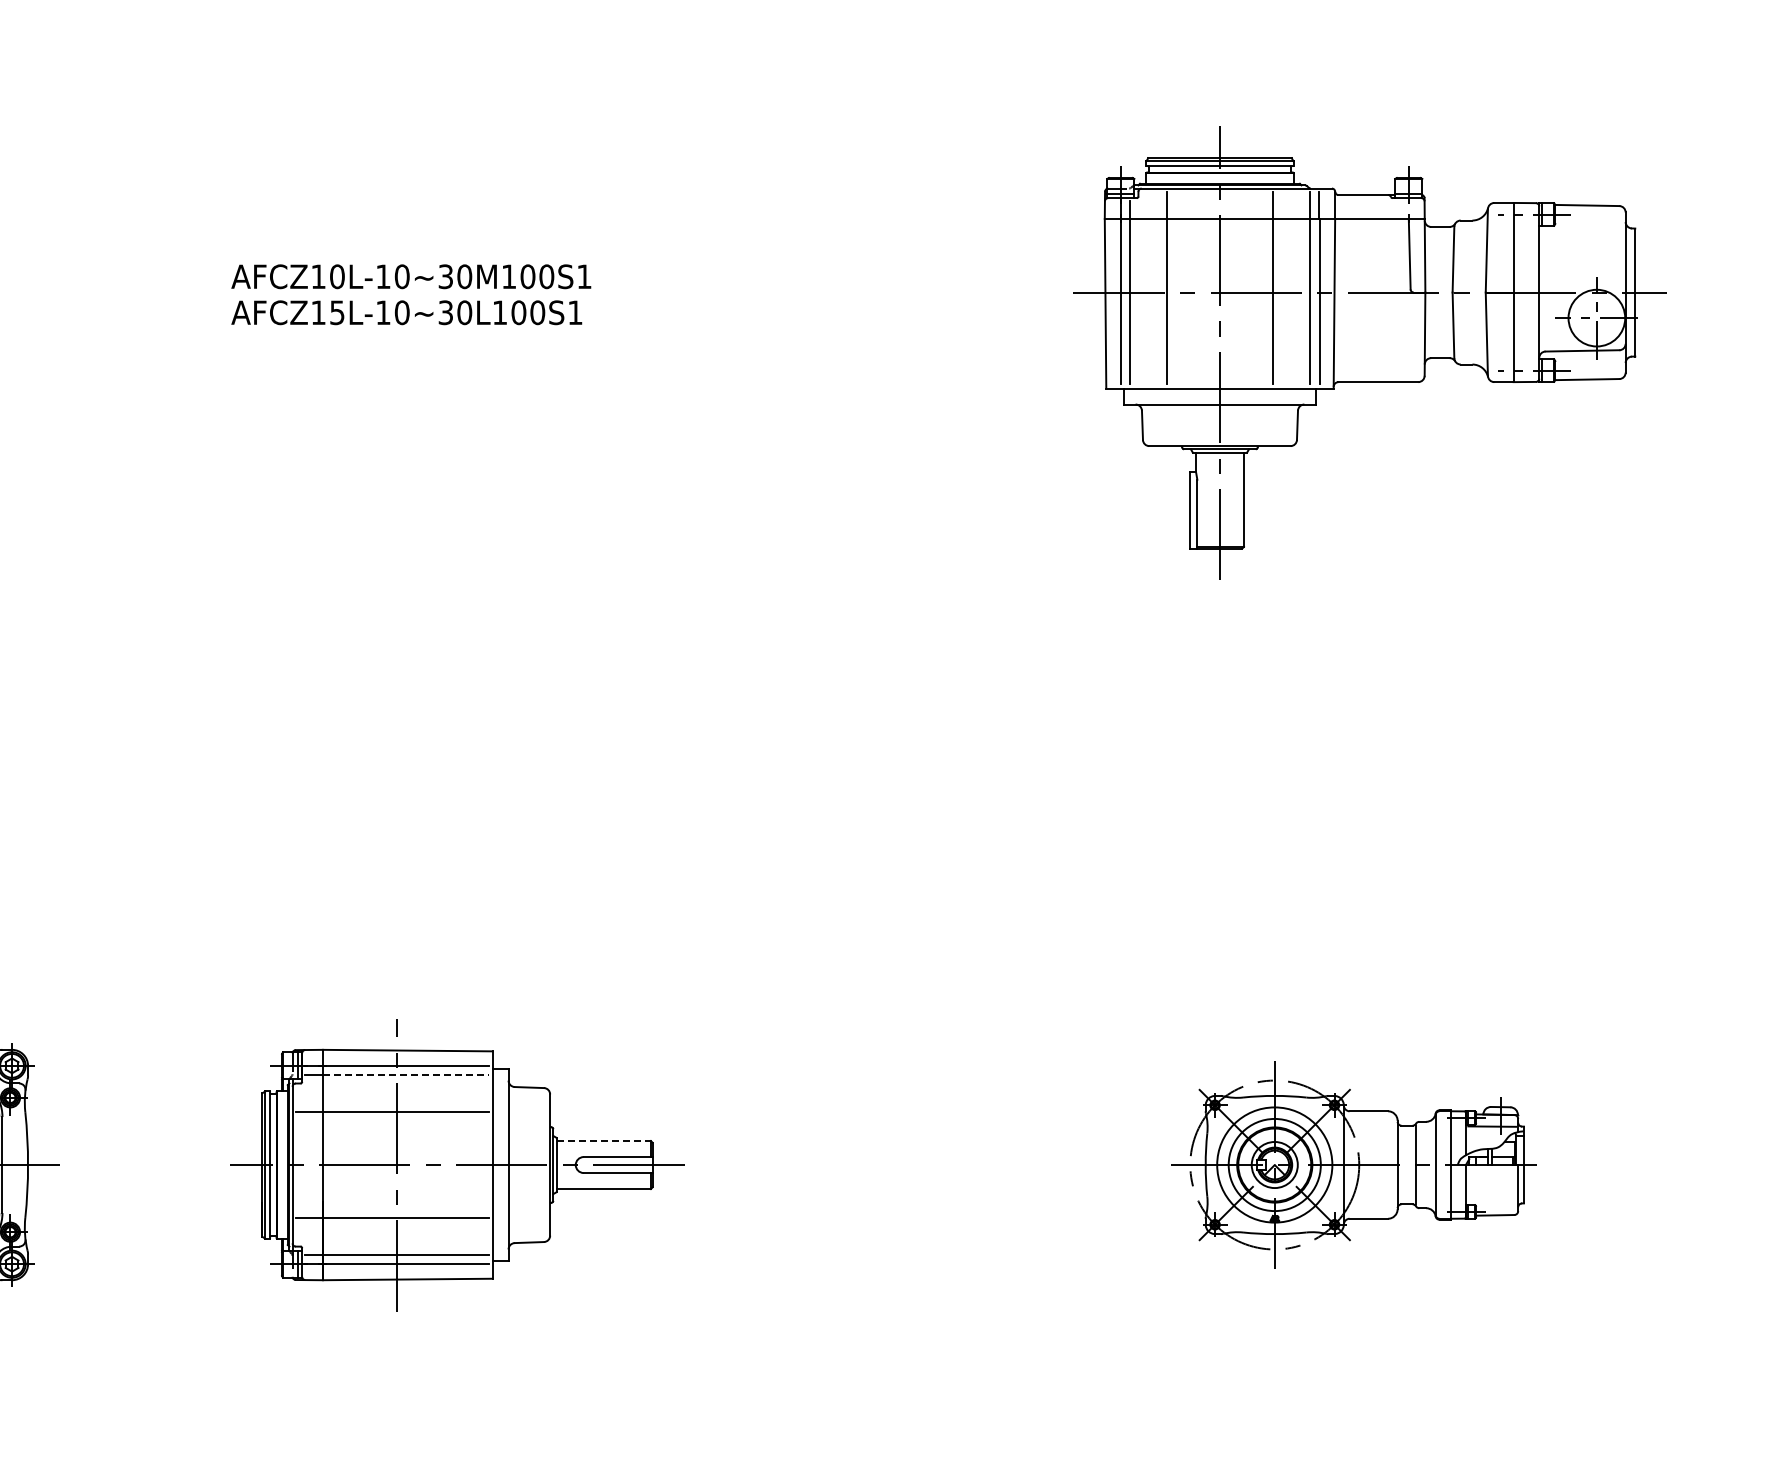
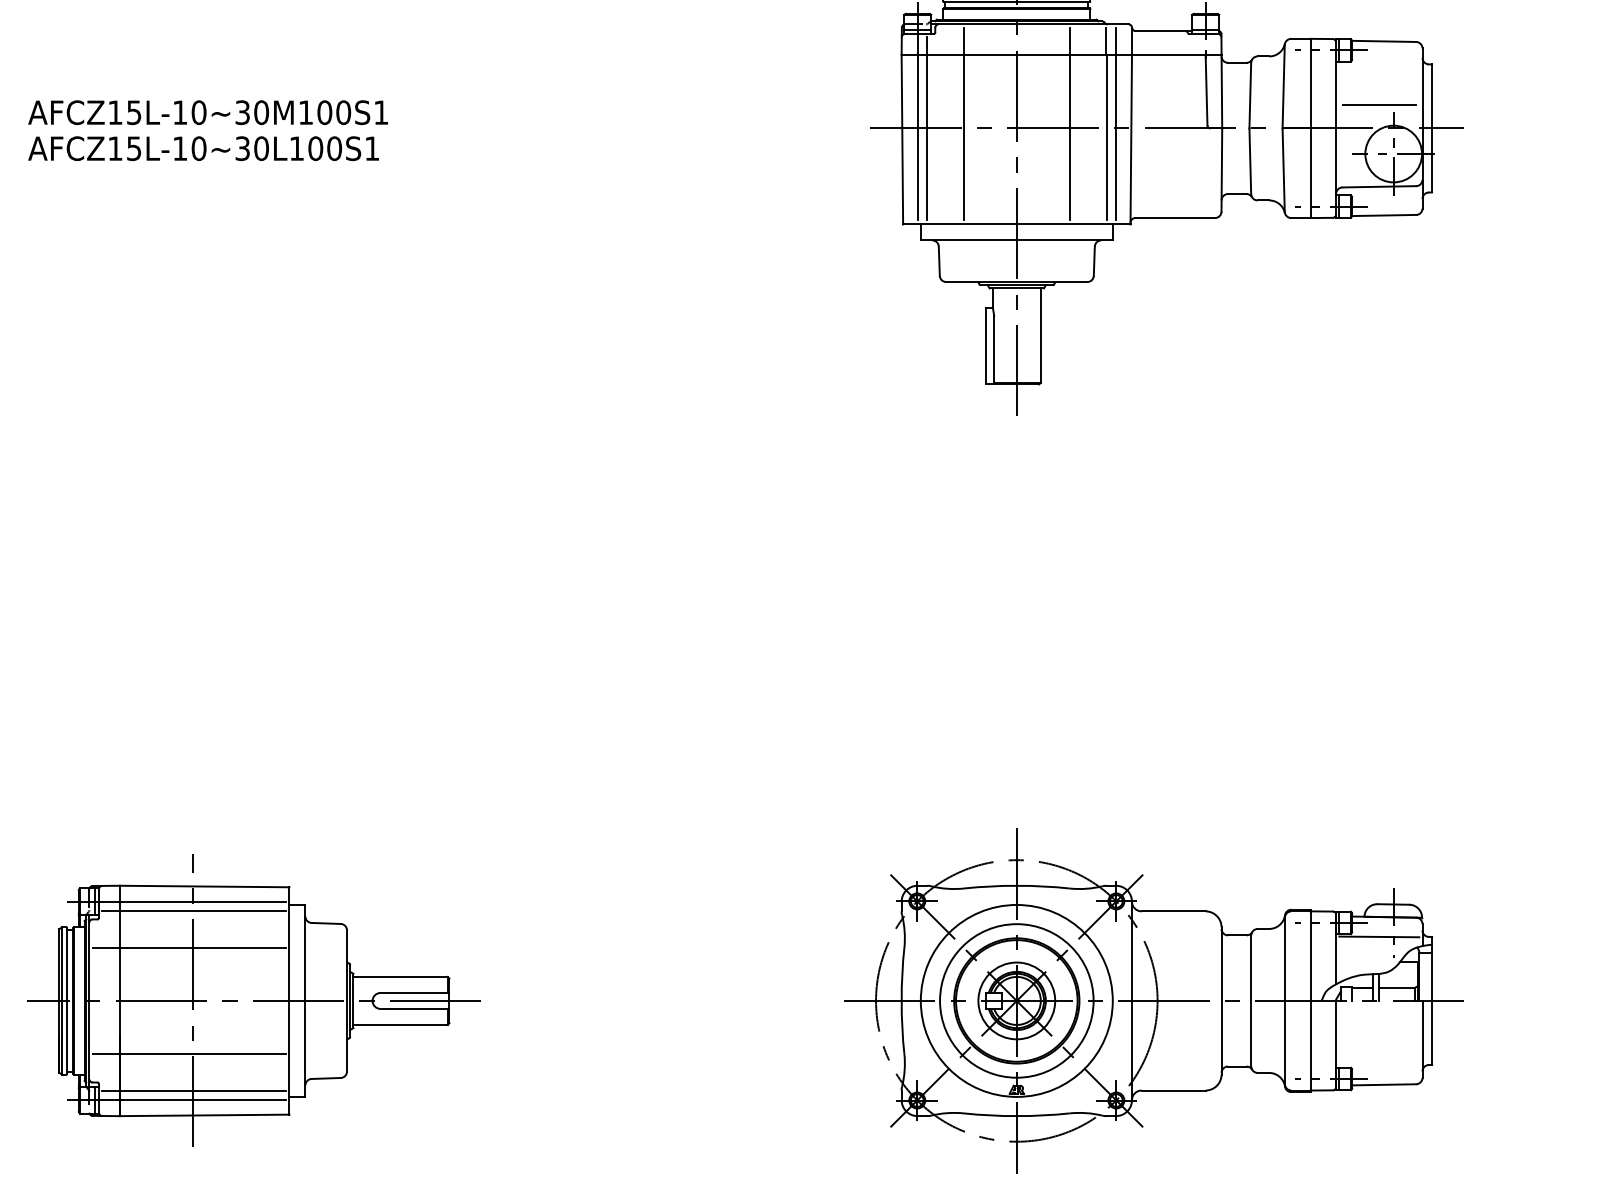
line: (1582, 269) -> (1379, 105), added
text: (337, 276) -> (134, 112), AFCZ10L-10~30M100S1 -> AFCZ15L-10~30M100S1
line: (406, 1075) -> (203, 911), dashed -> solid
line: (604, 1141) -> (401, 977), dashed -> solid
part: (1356, 1164) -> (1153, 1000), size x1.67

